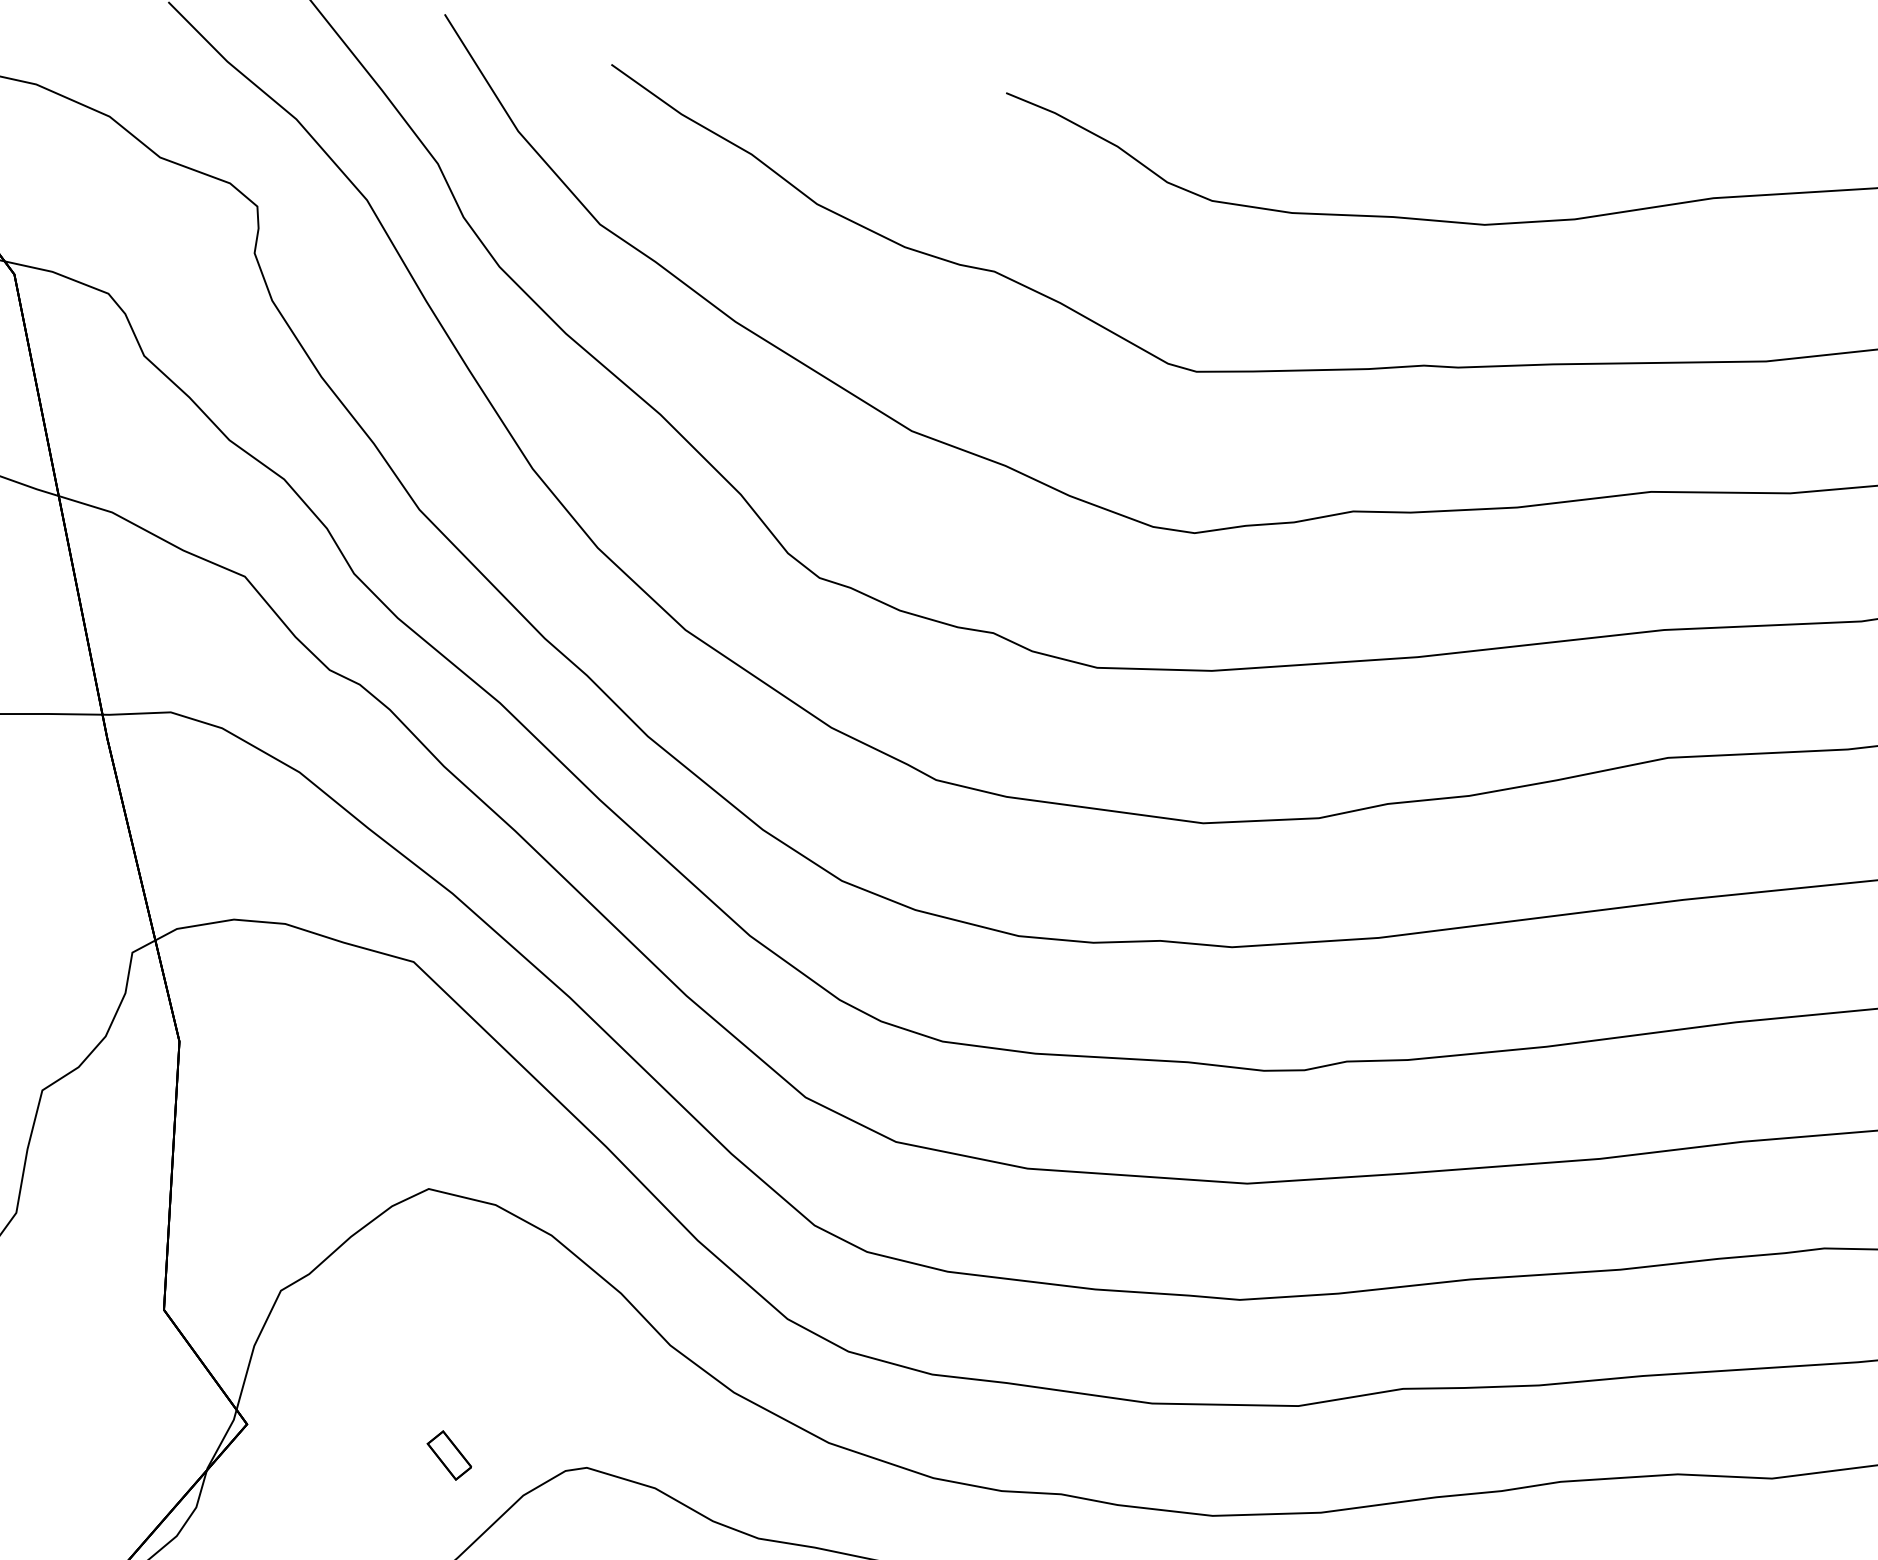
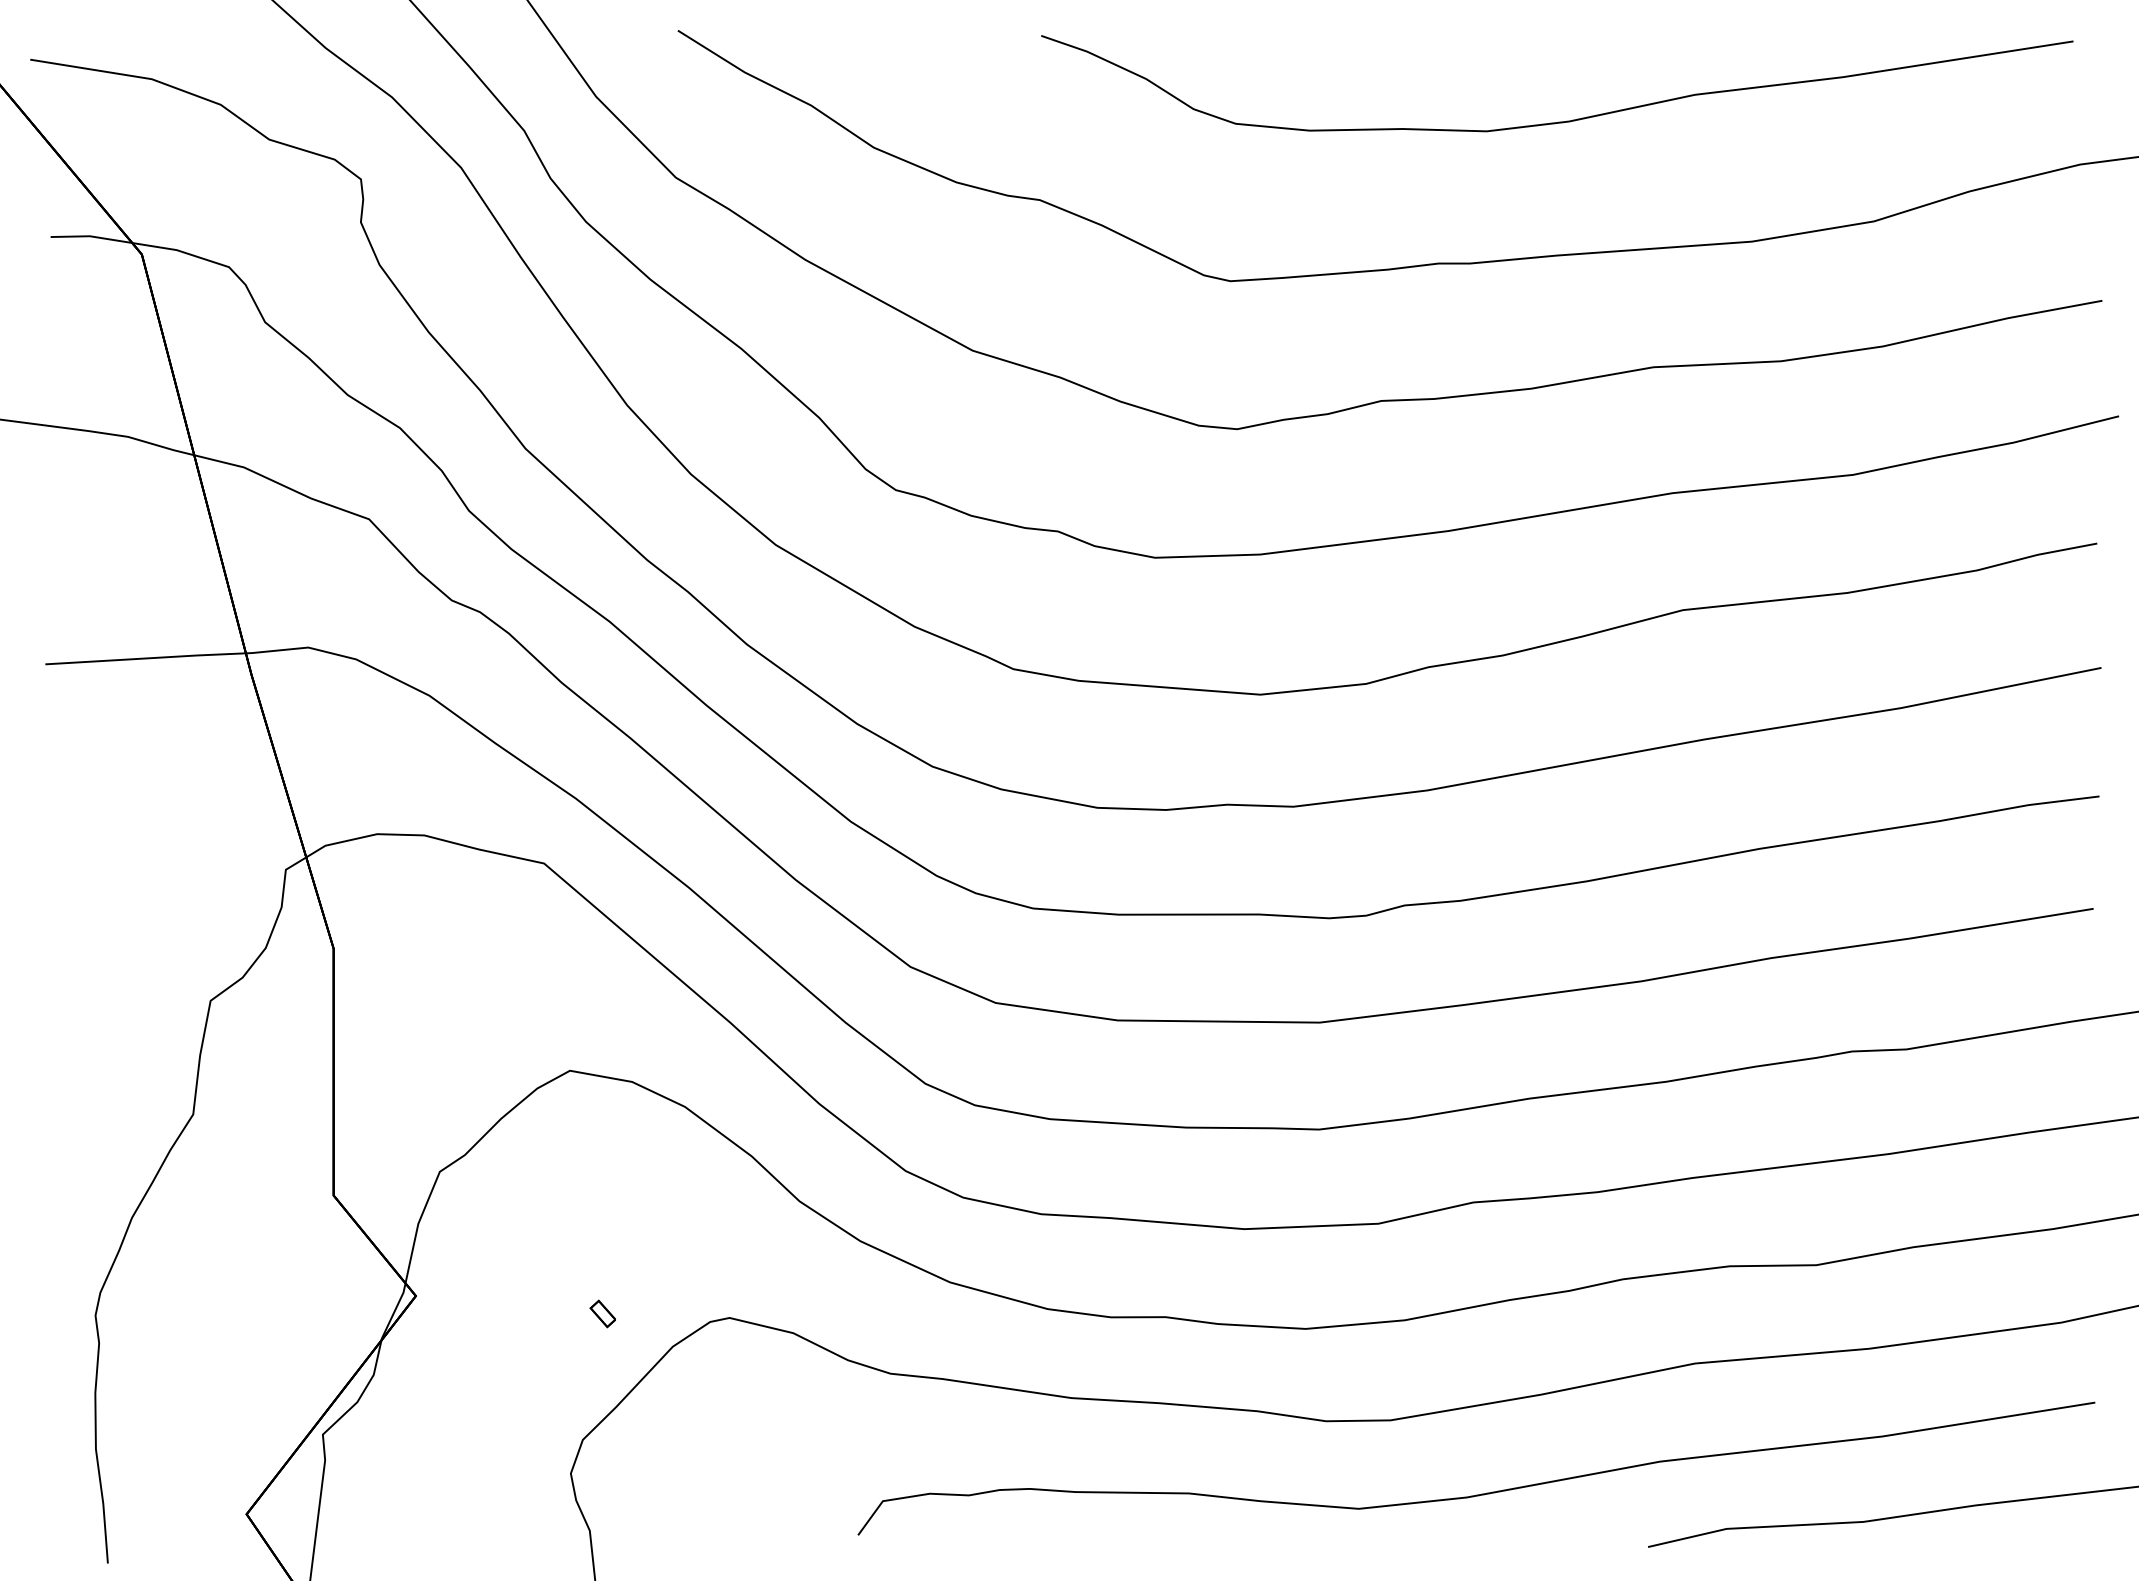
part: (448, 1455) -> (602, 1313), size x0.6

